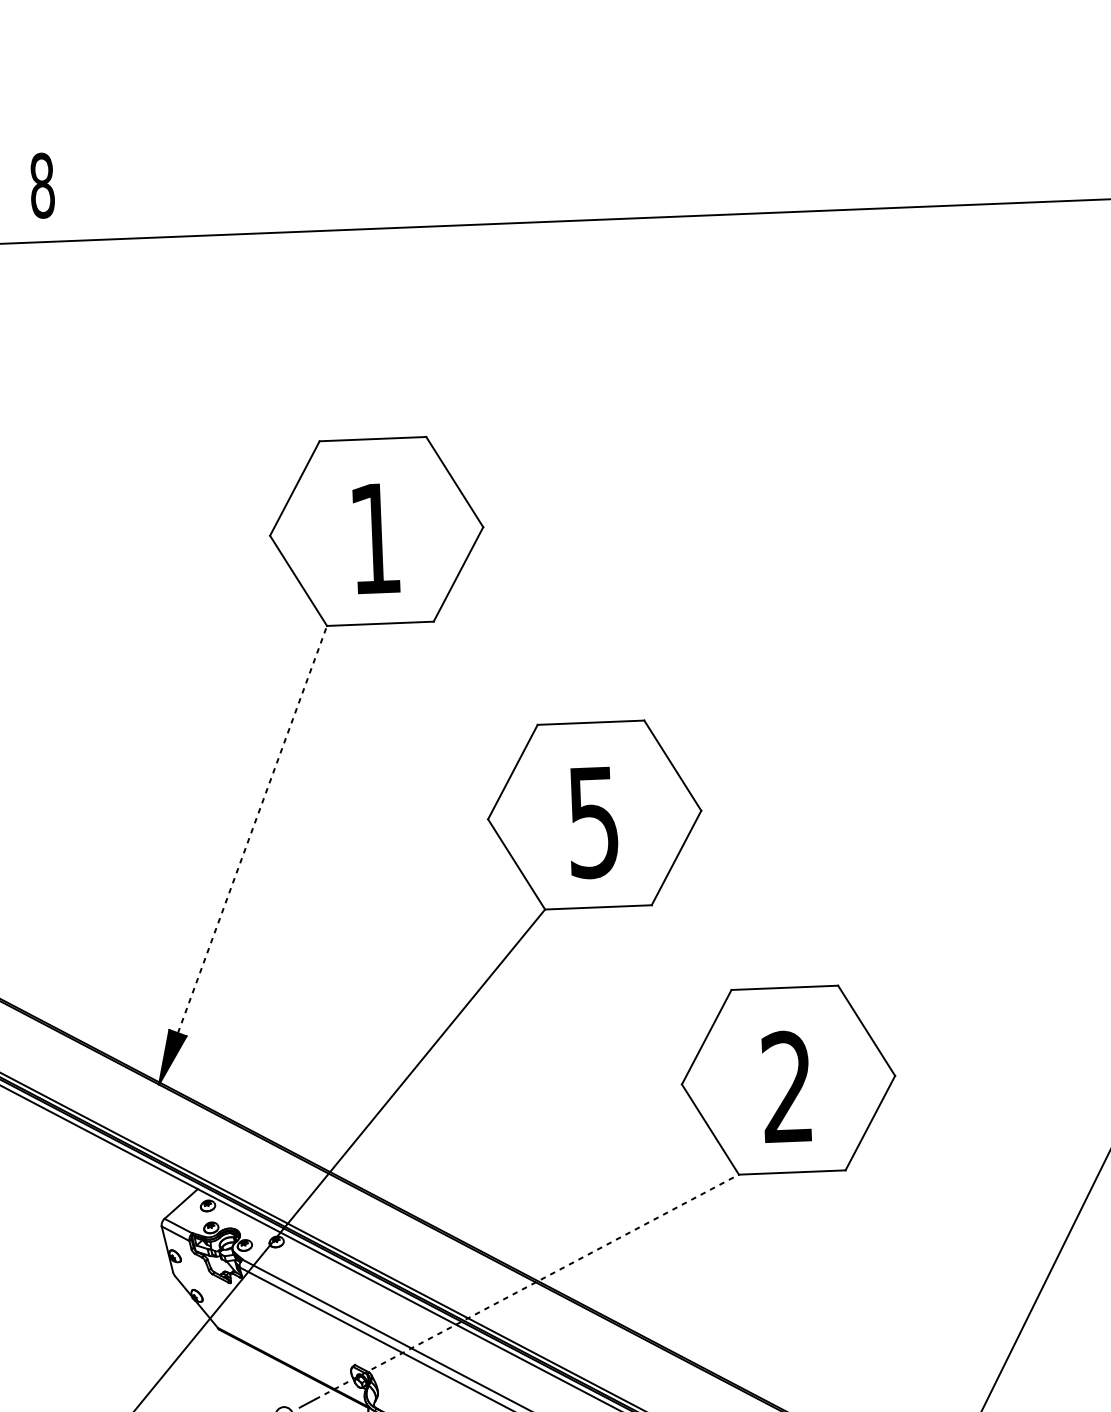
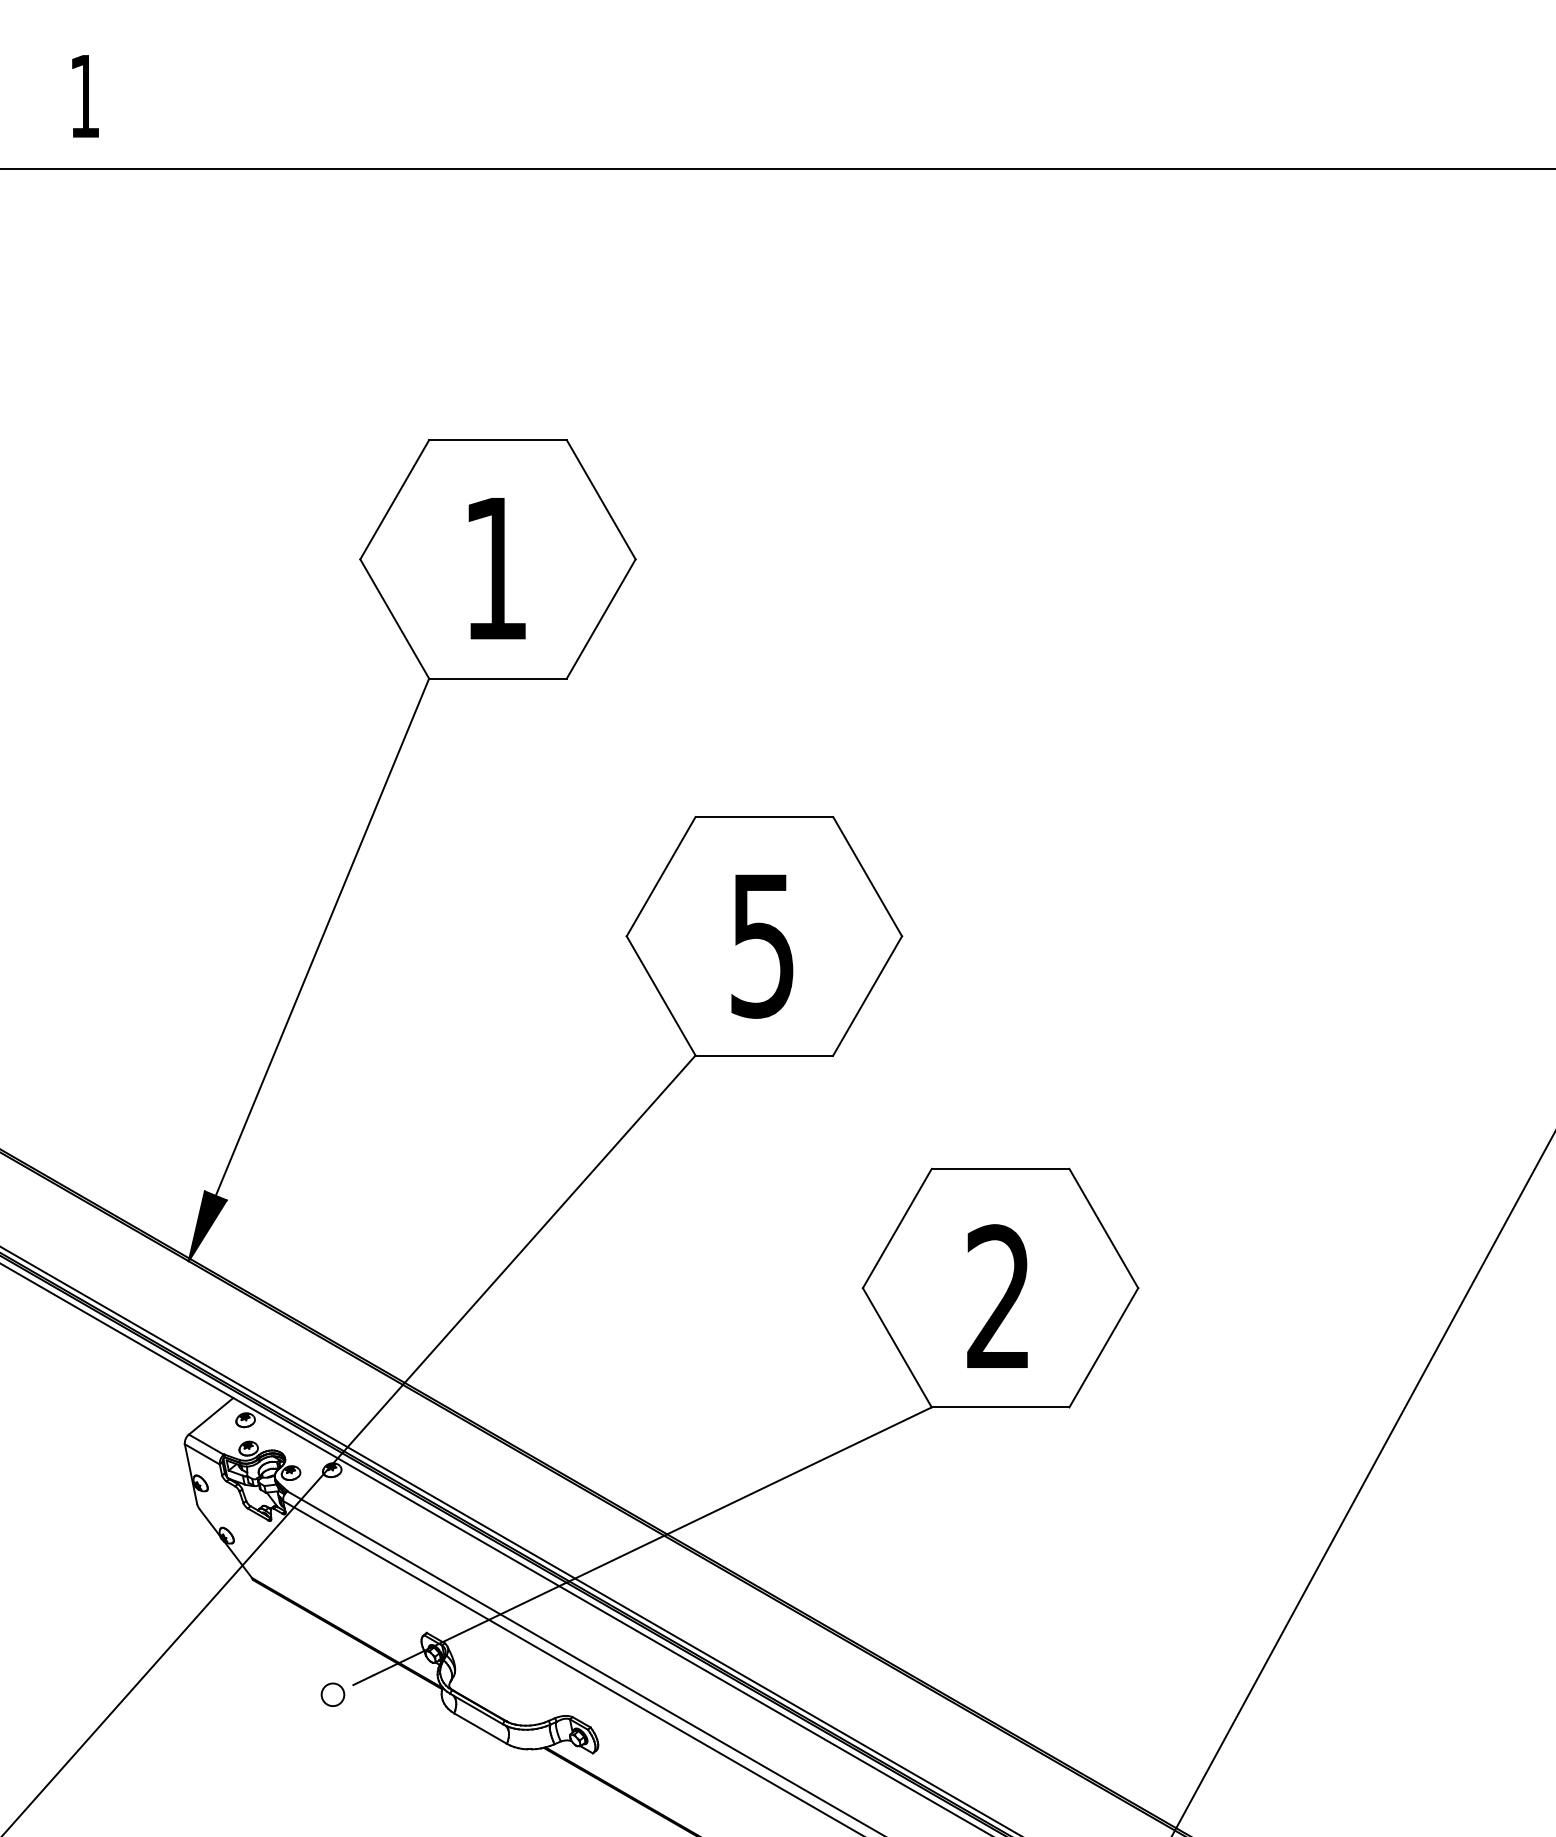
text: (42, 185) -> (84, 96), 8 -> 1
line: (252, 829) -> (322, 937), dashed -> solid
line: (527, 1287) -> (653, 1541), dashed -> solid

